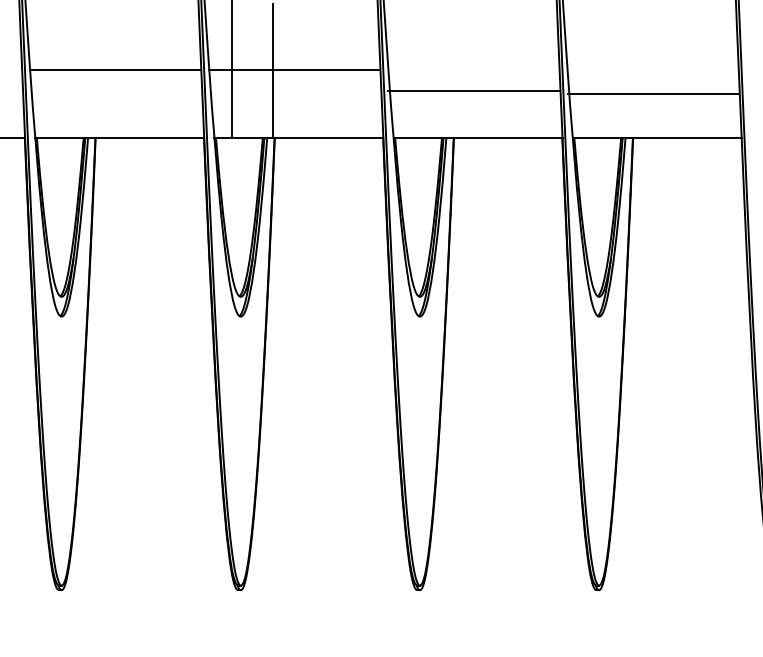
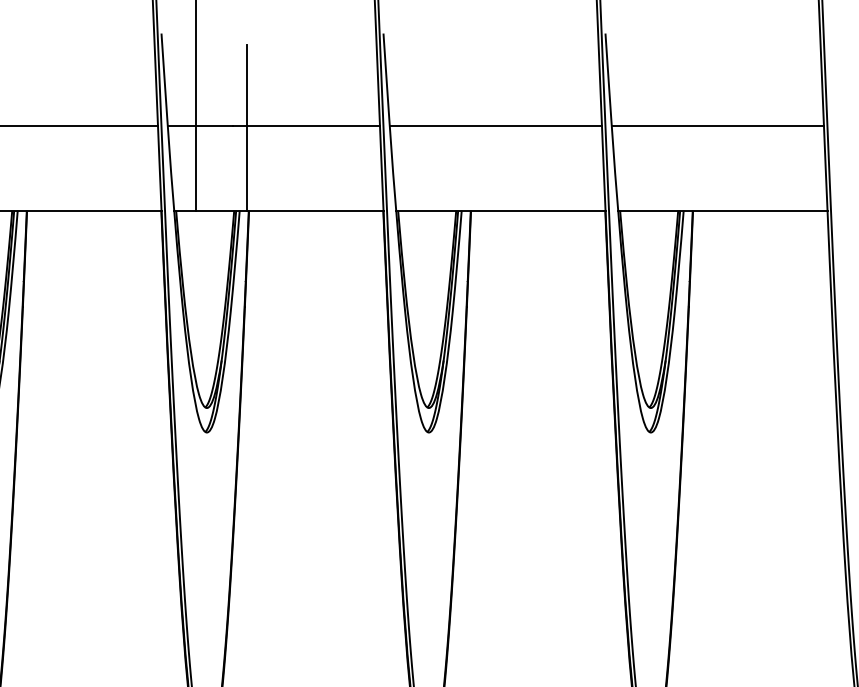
line: (473, 90) -> (495, 126), moved
line: (652, 93) -> (717, 126), moved

